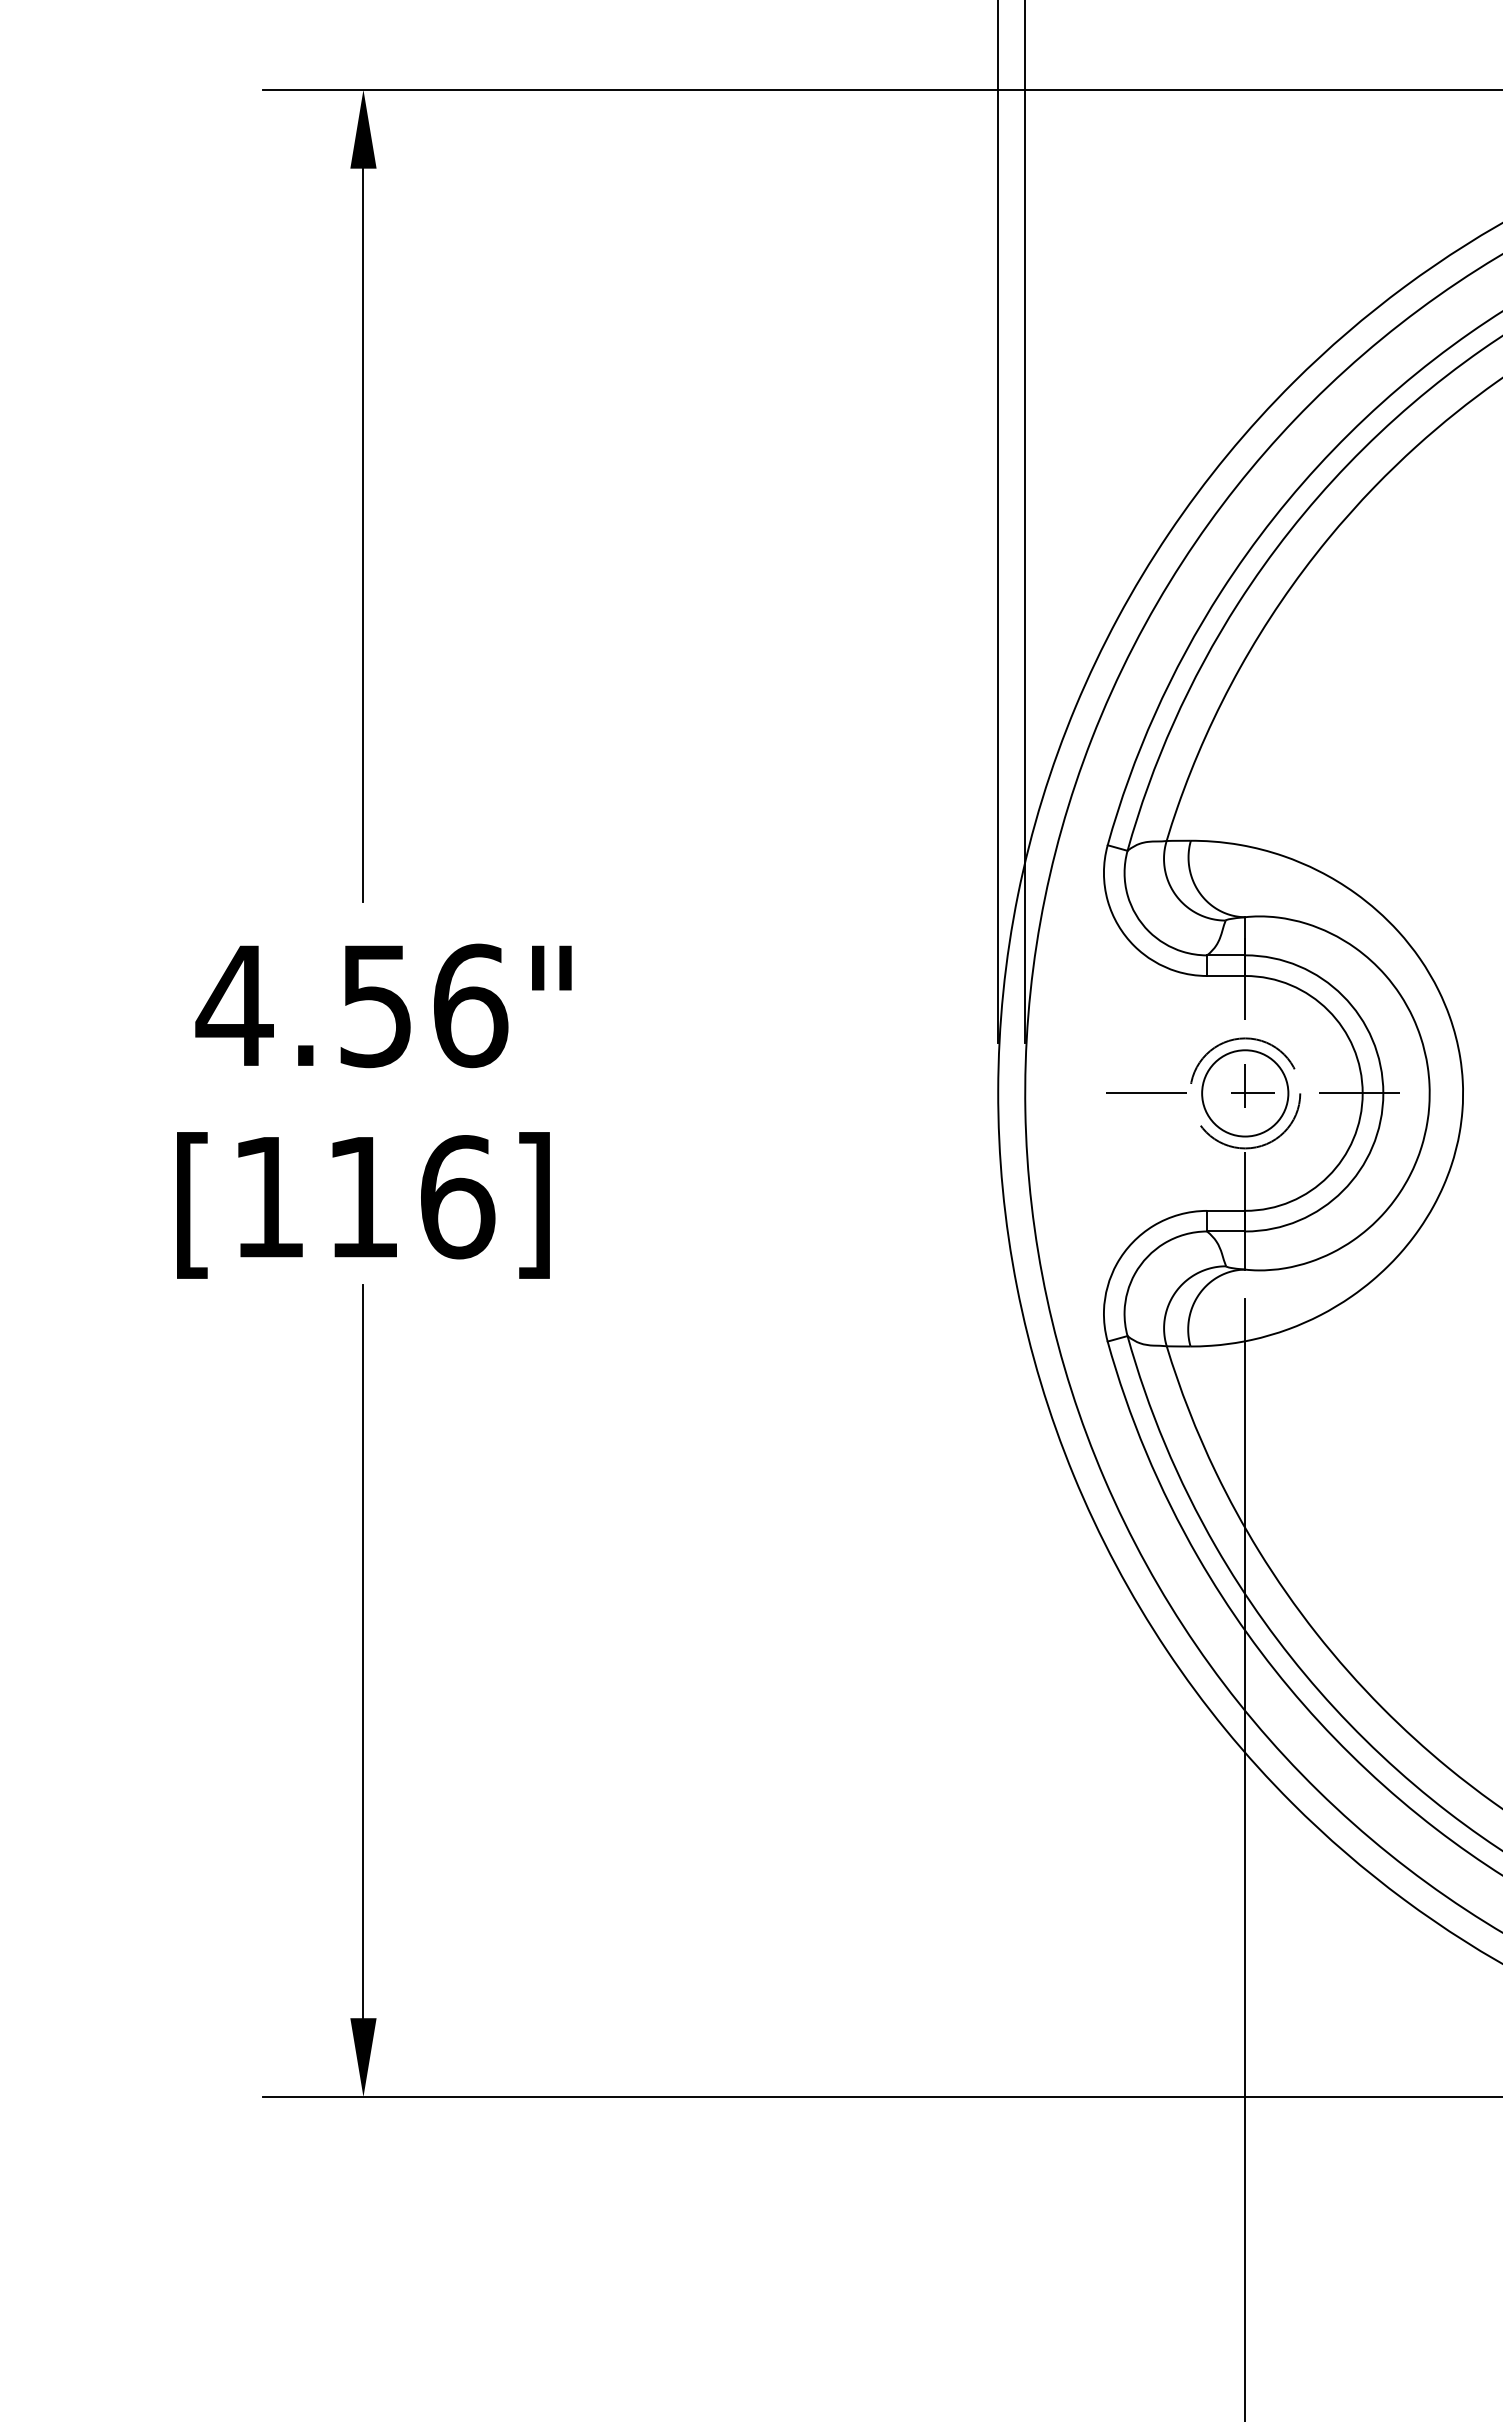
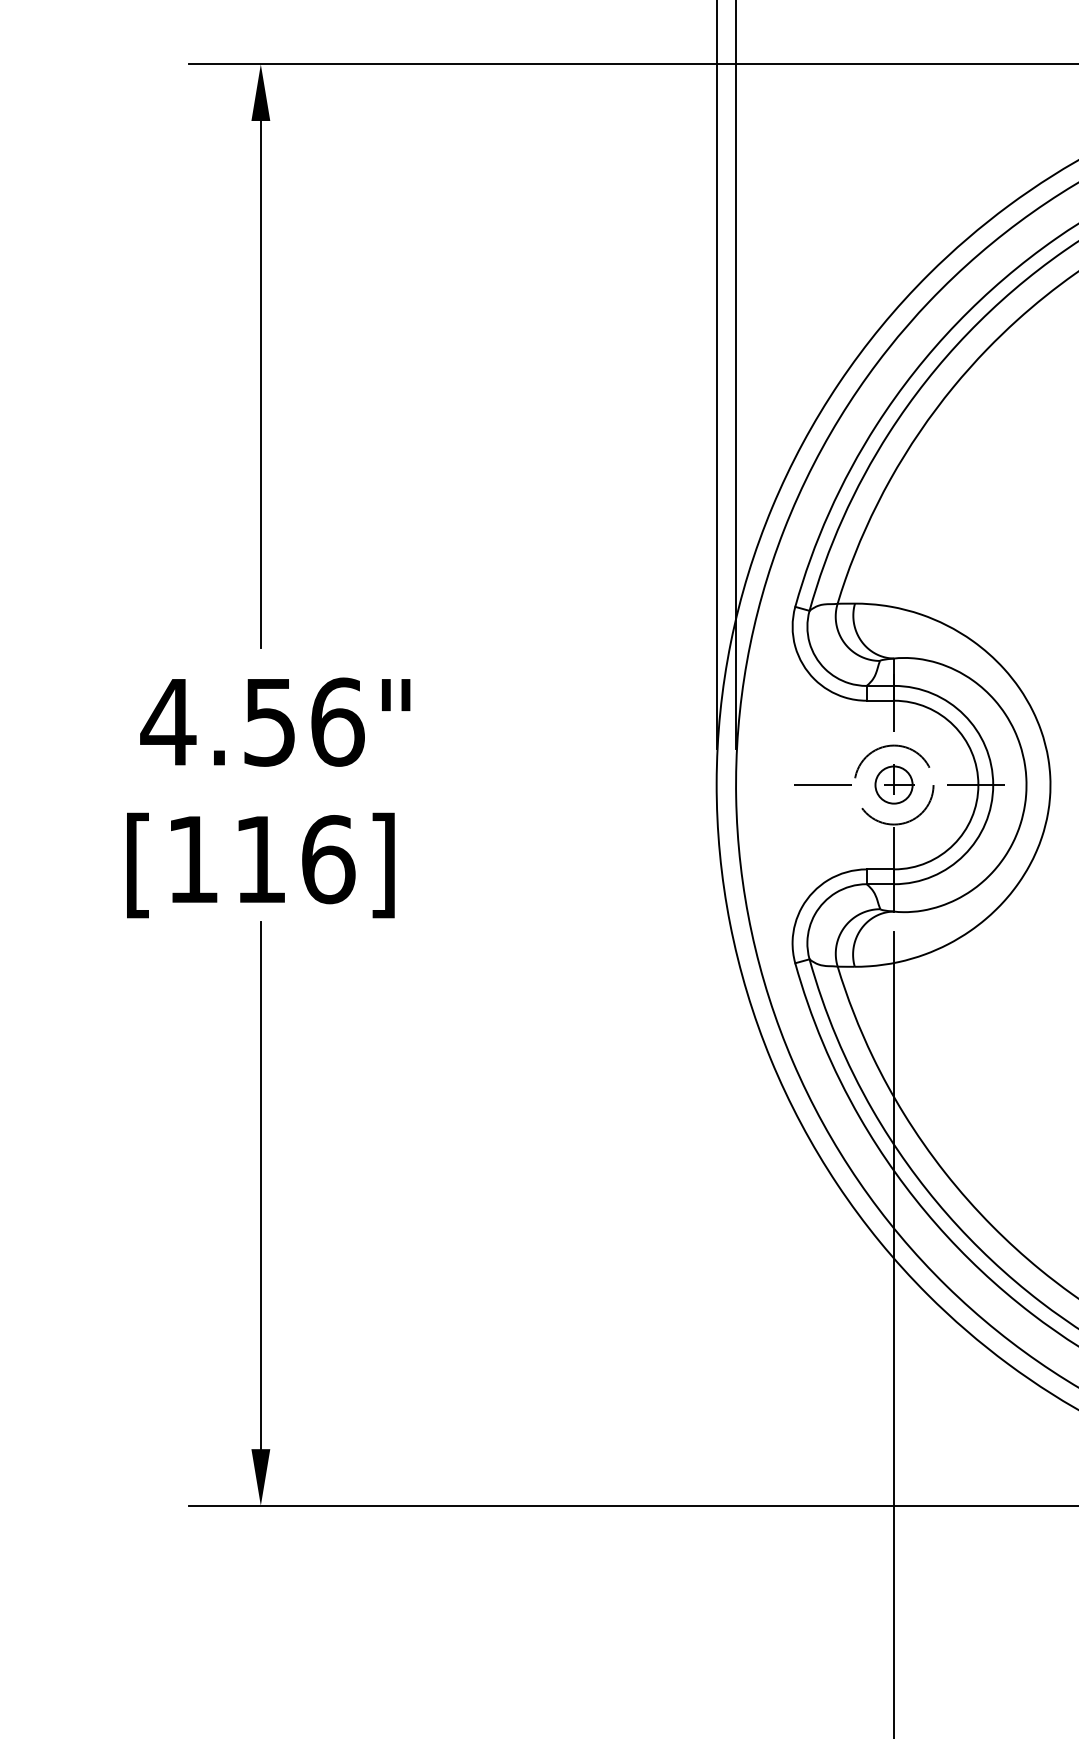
circle: (1245, 1093) -> (894, 785), size x0.6

